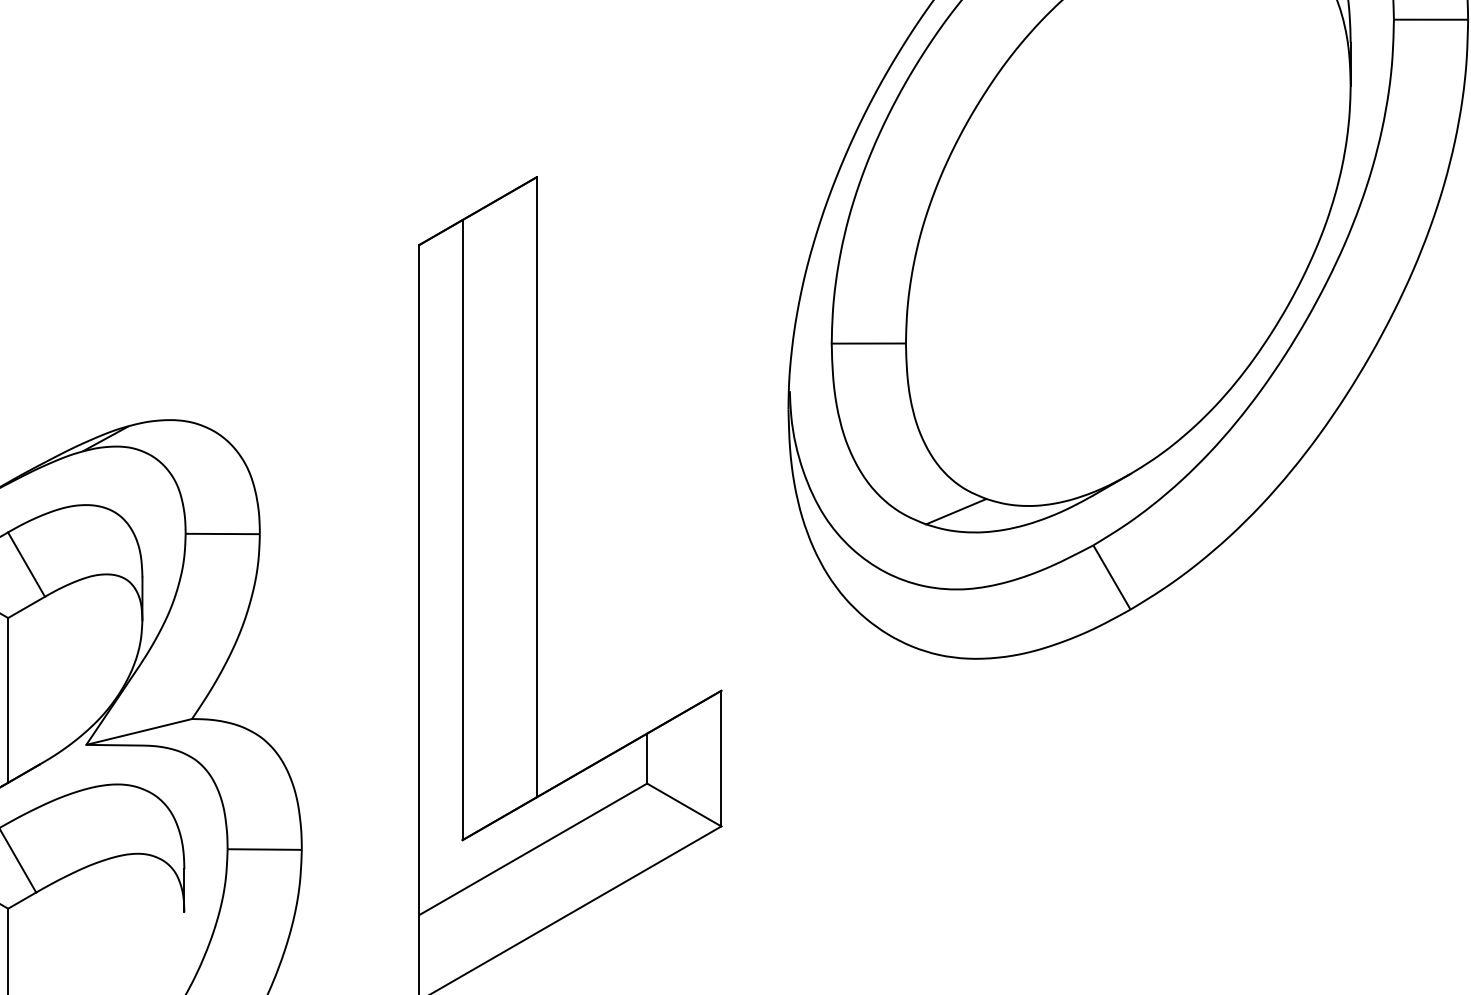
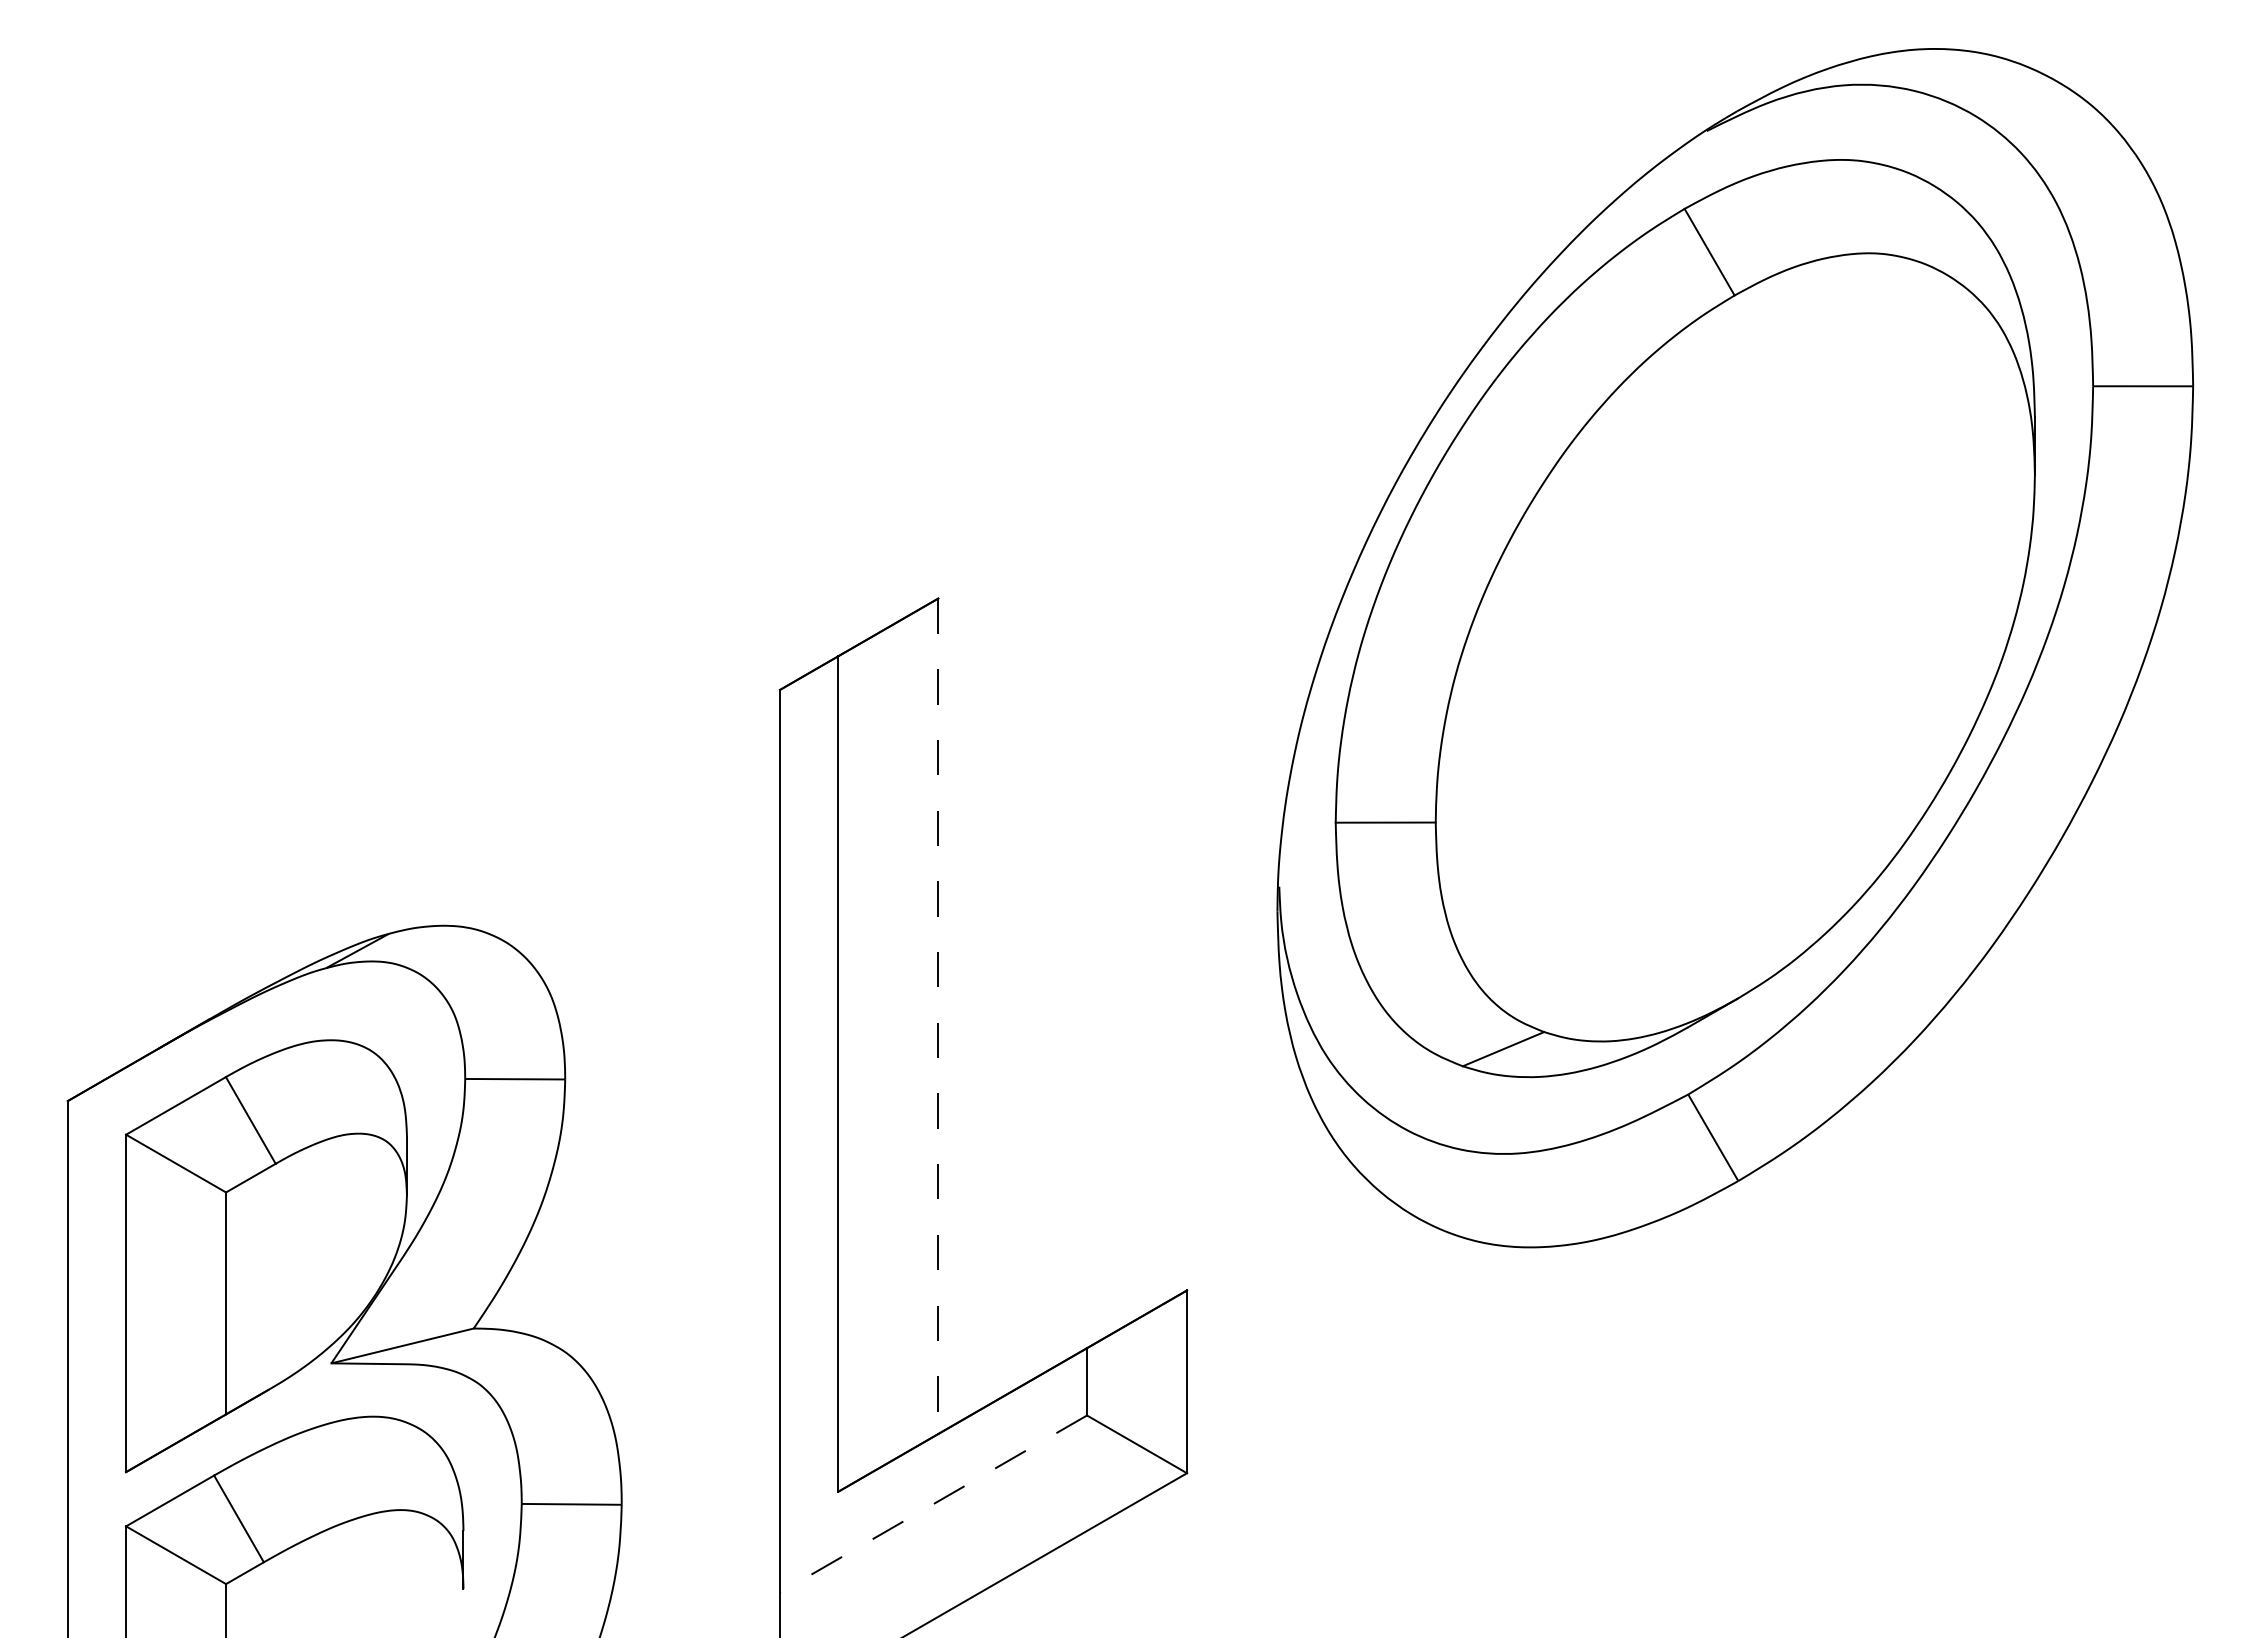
line: (536, 487) -> (938, 1016), solid -> dashed
line: (533, 849) -> (933, 1504), solid -> dashed

